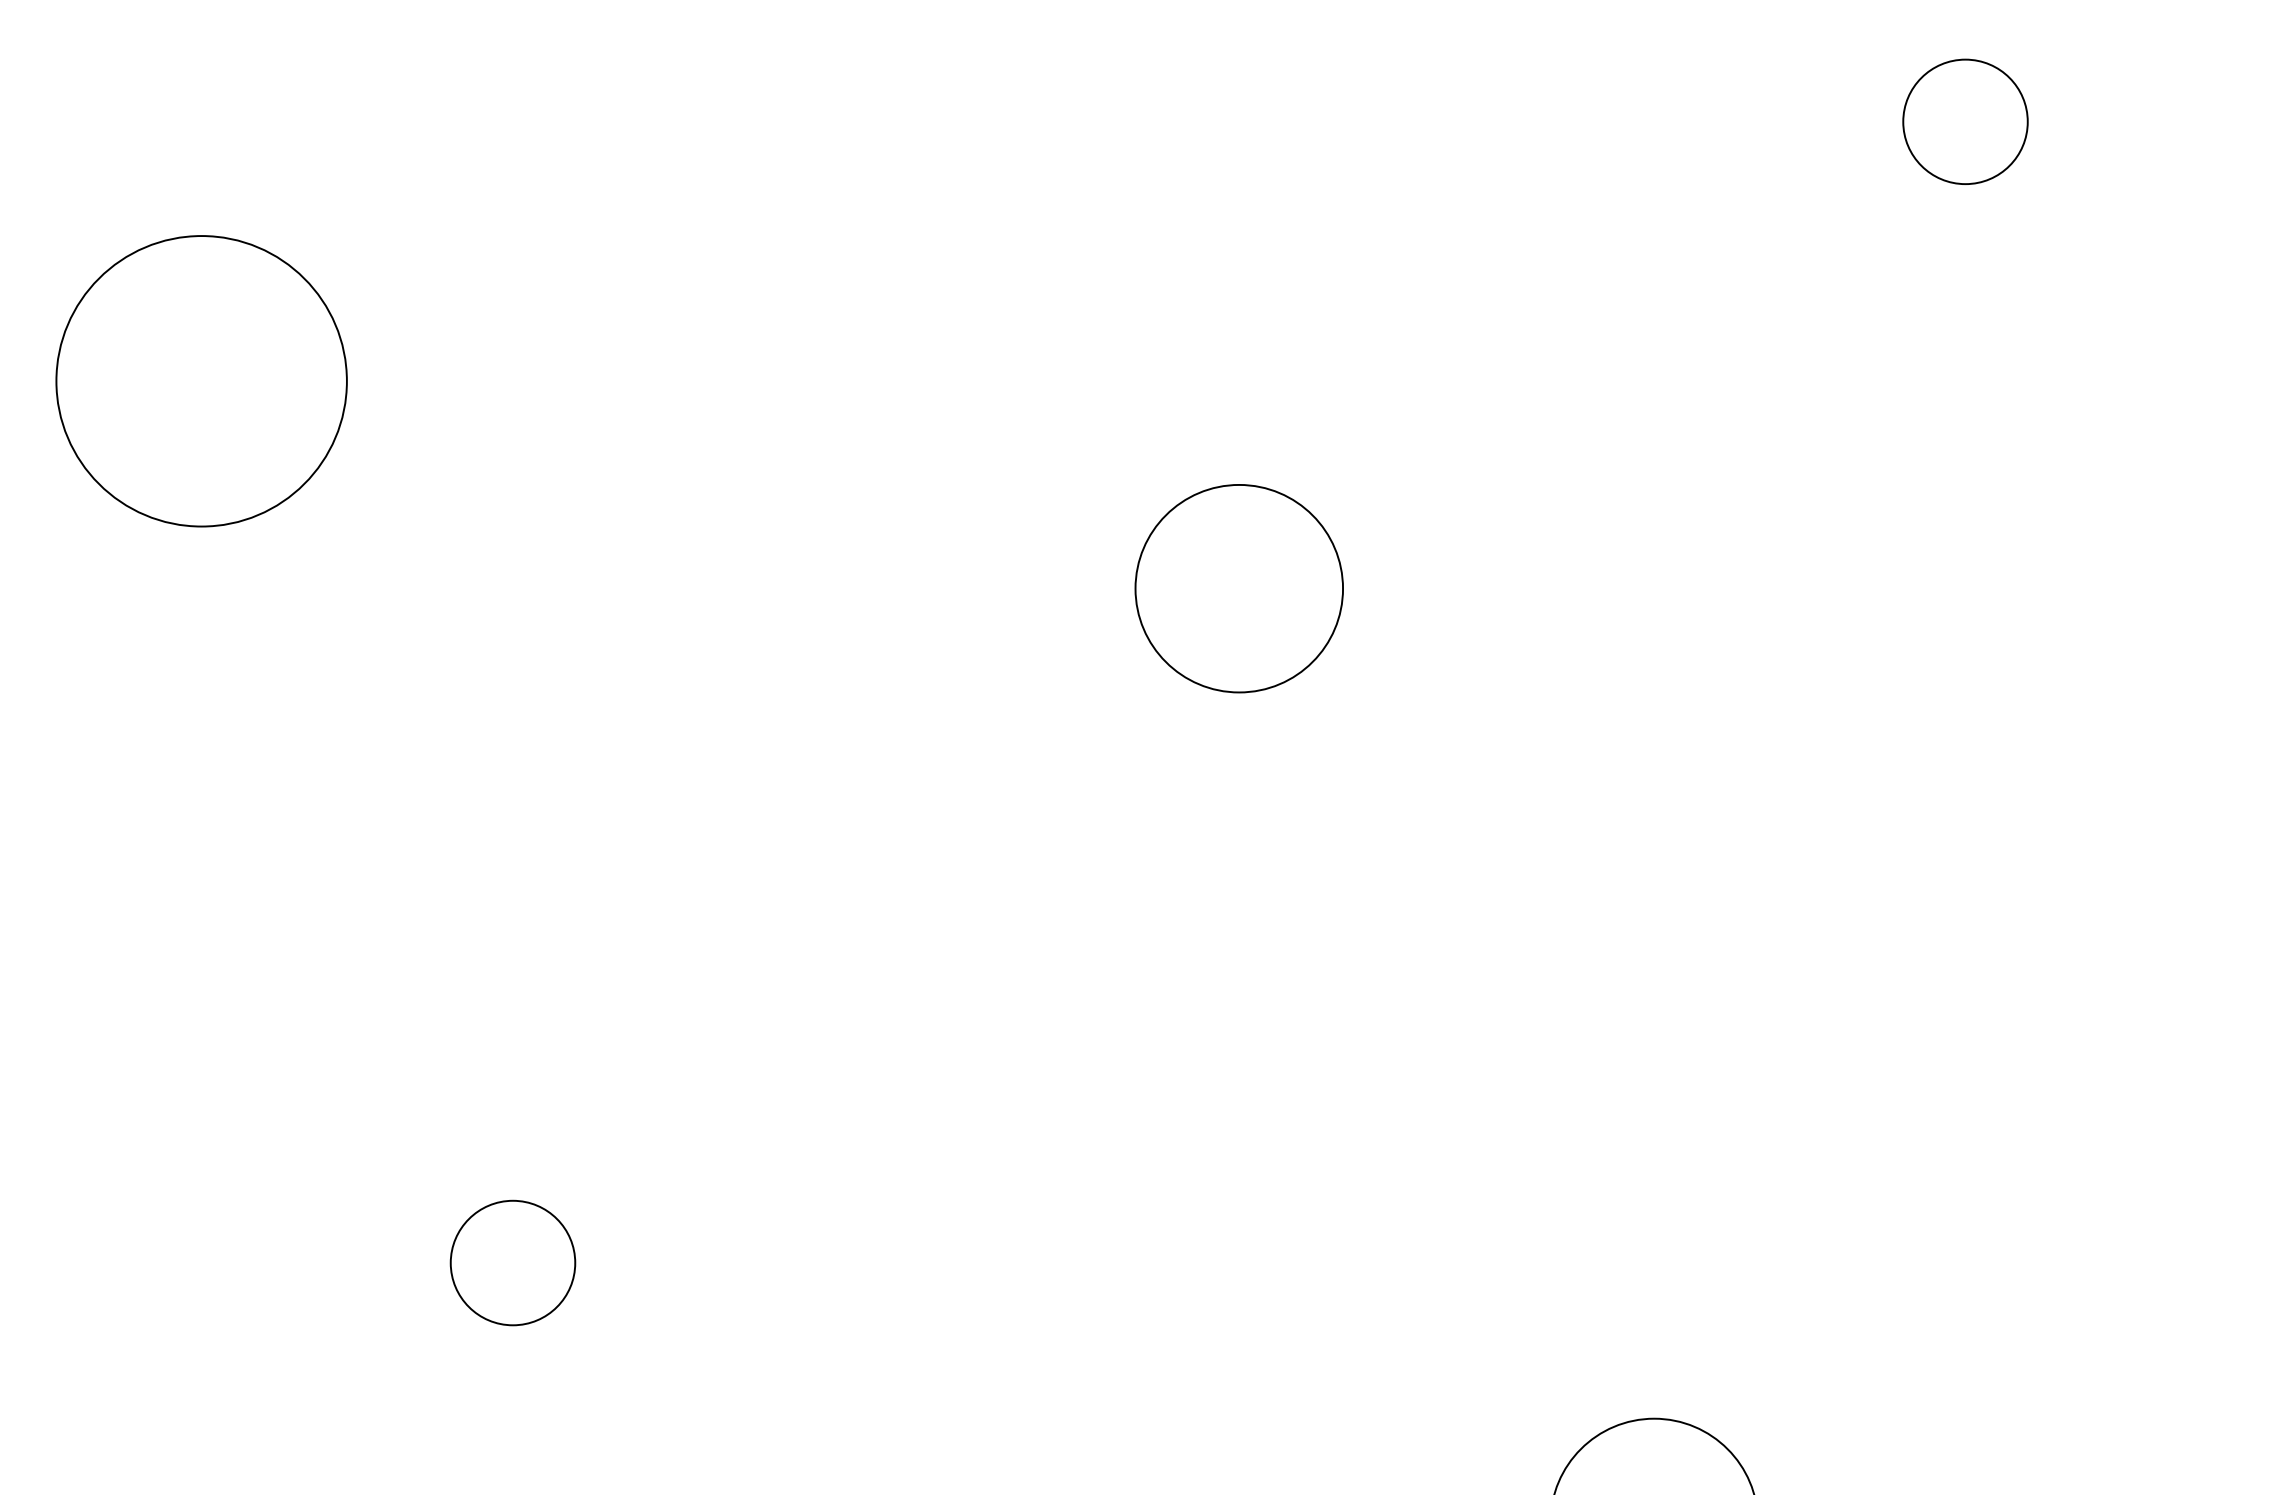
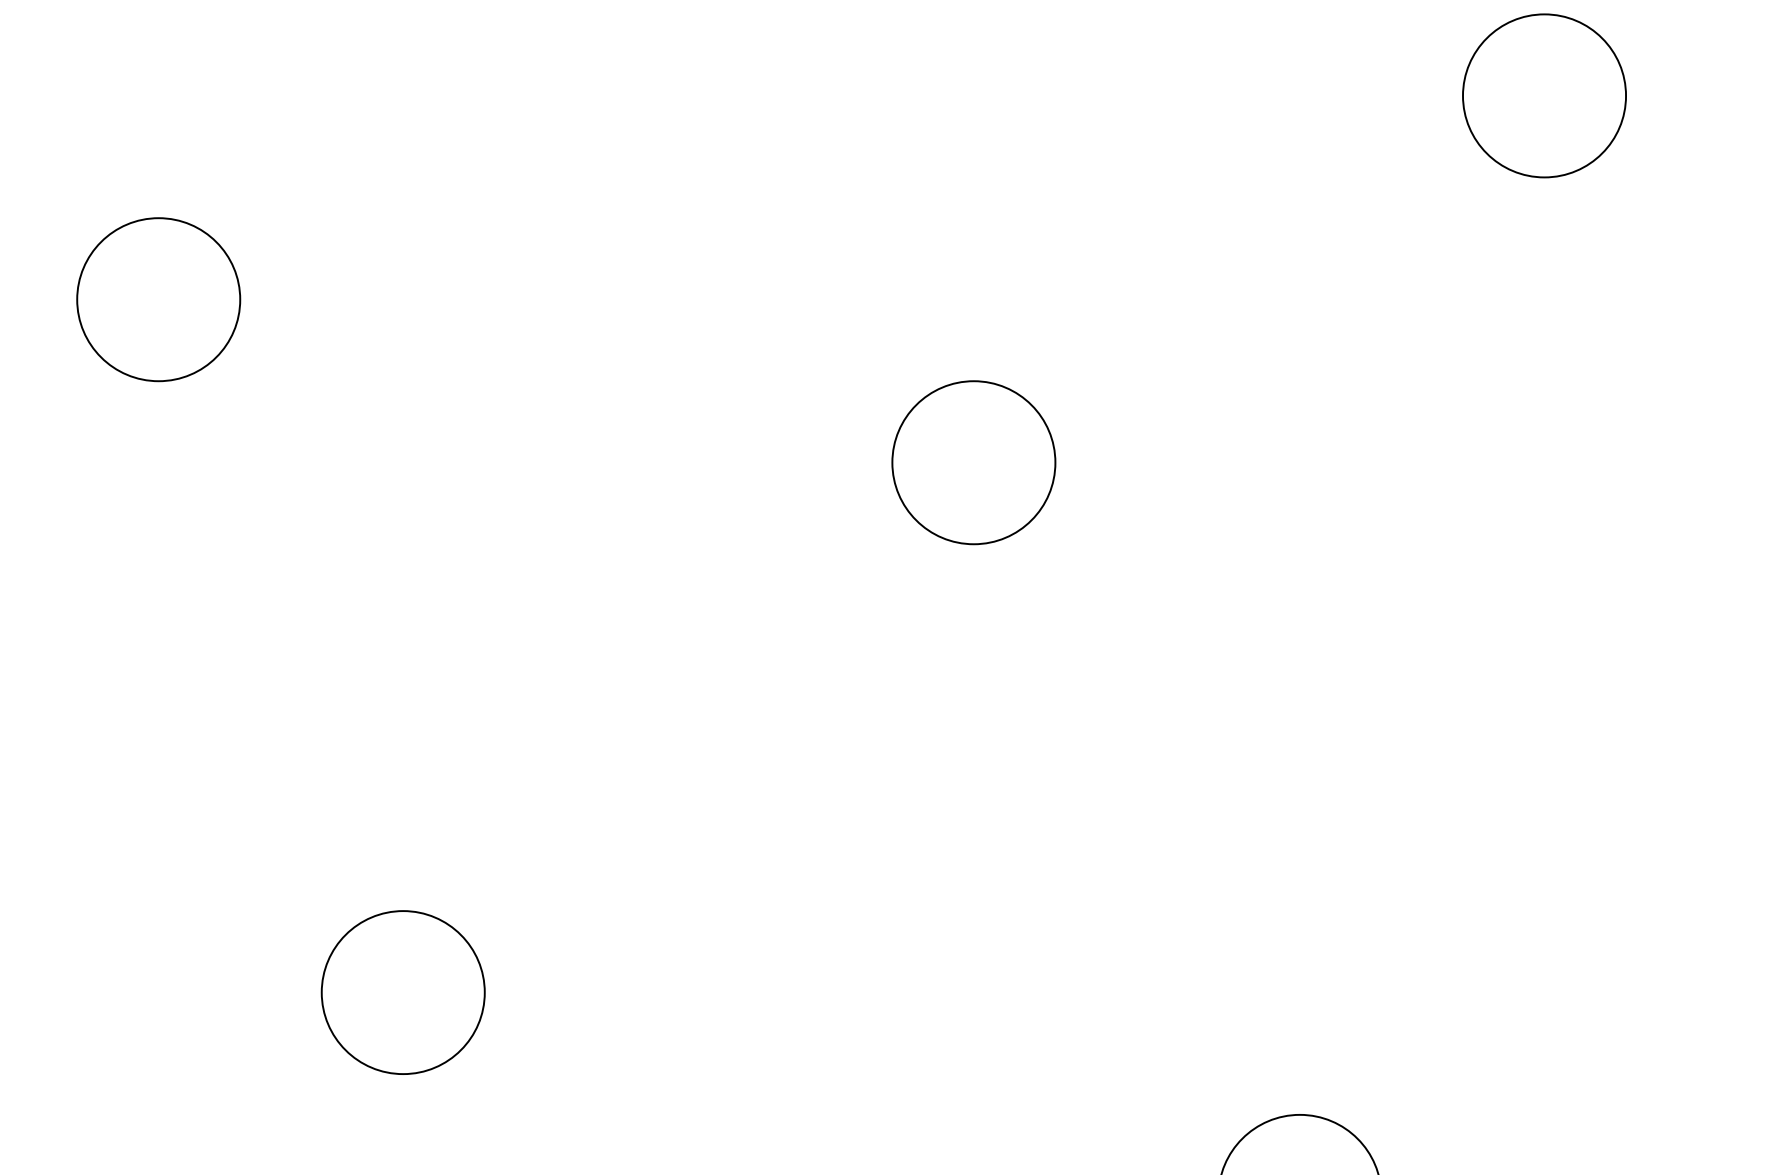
circle: (1965, 121) -> (1544, 95), size x1.67
circle: (201, 380) -> (158, 299), size x0.71
circle: (512, 1262) -> (402, 992), size x1.67

